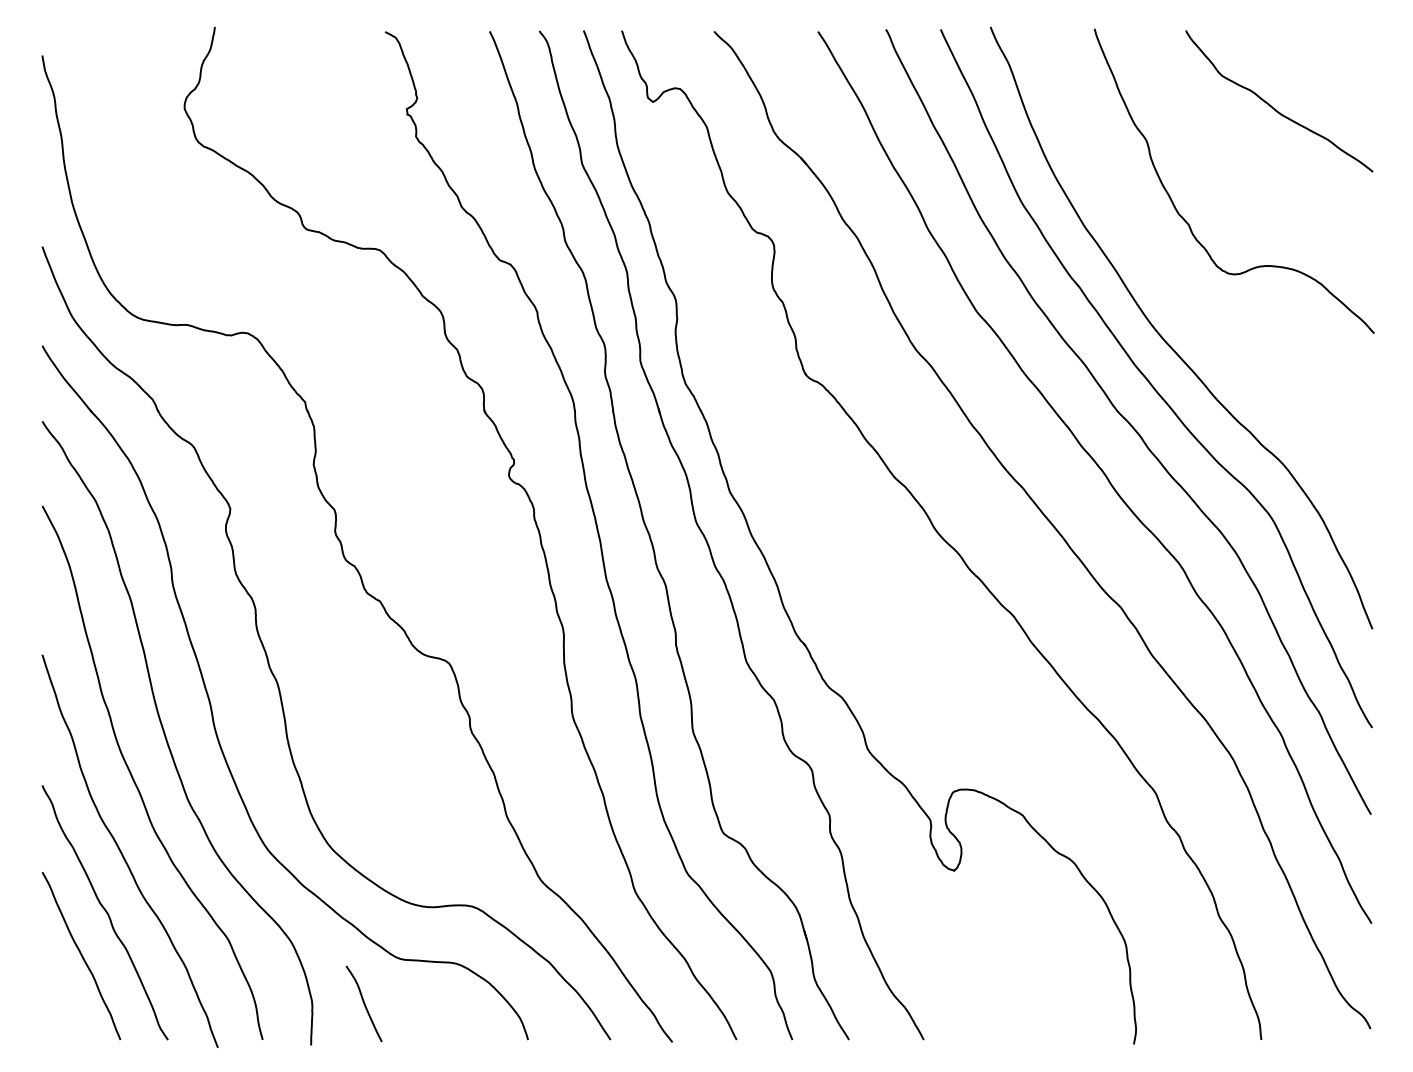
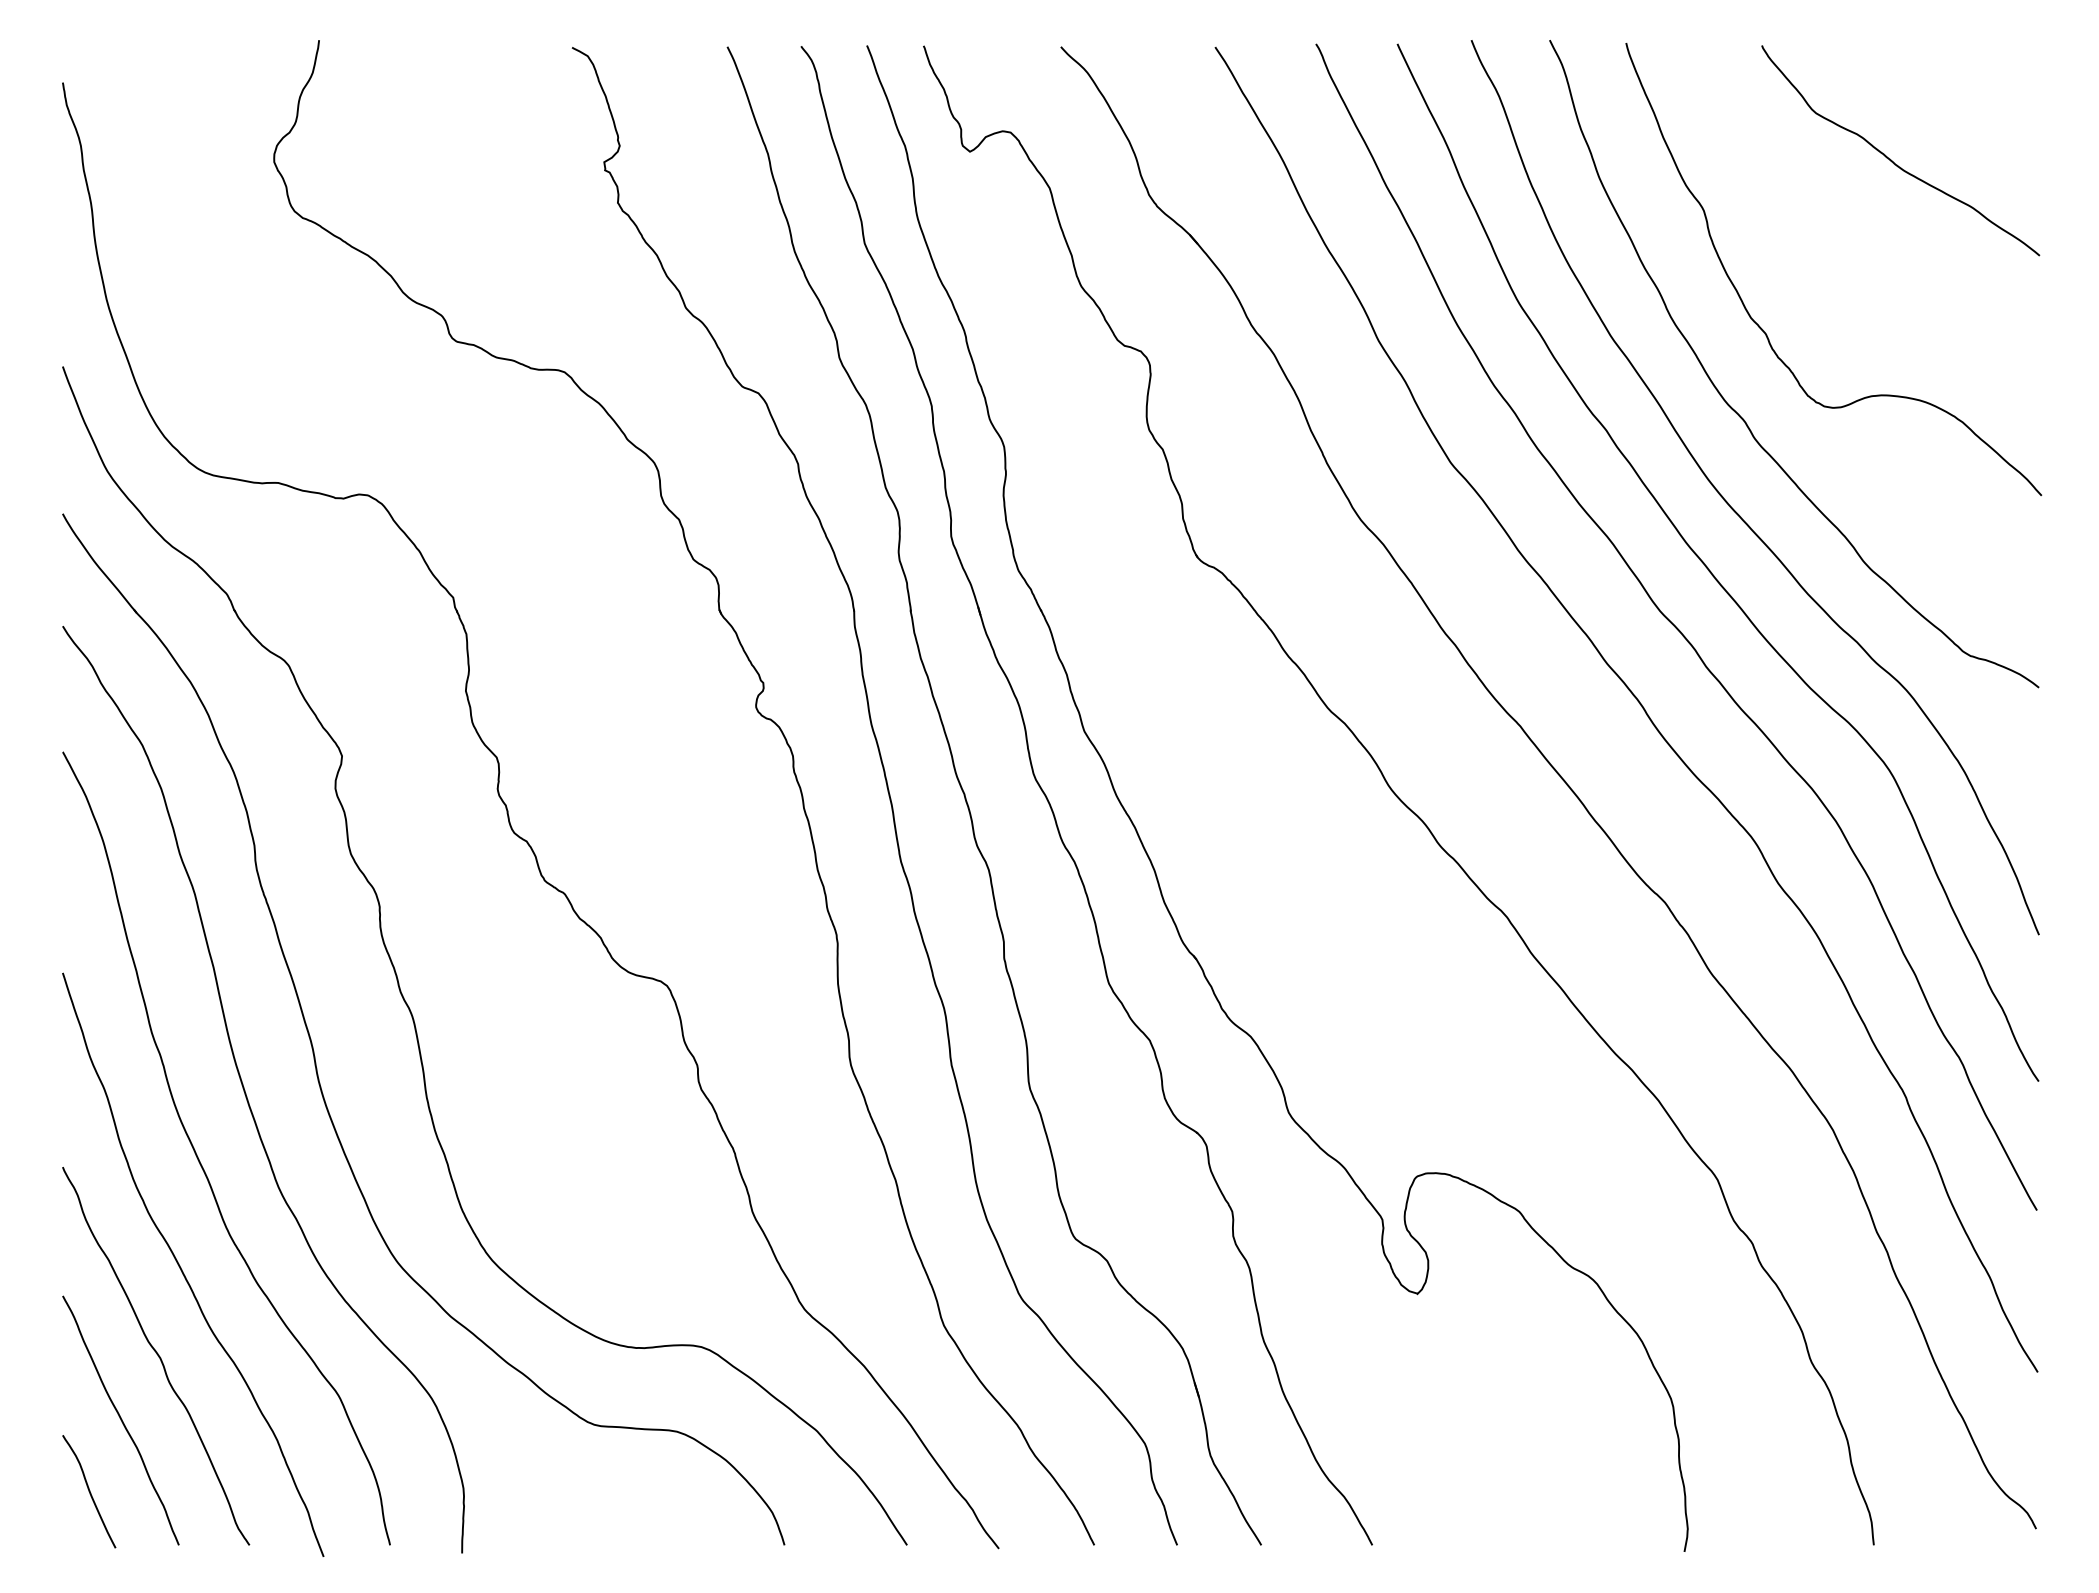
curve: (1172, 279) -> (1741, 415), added
curve: (363, 1003) -> (88, 1491), moved

